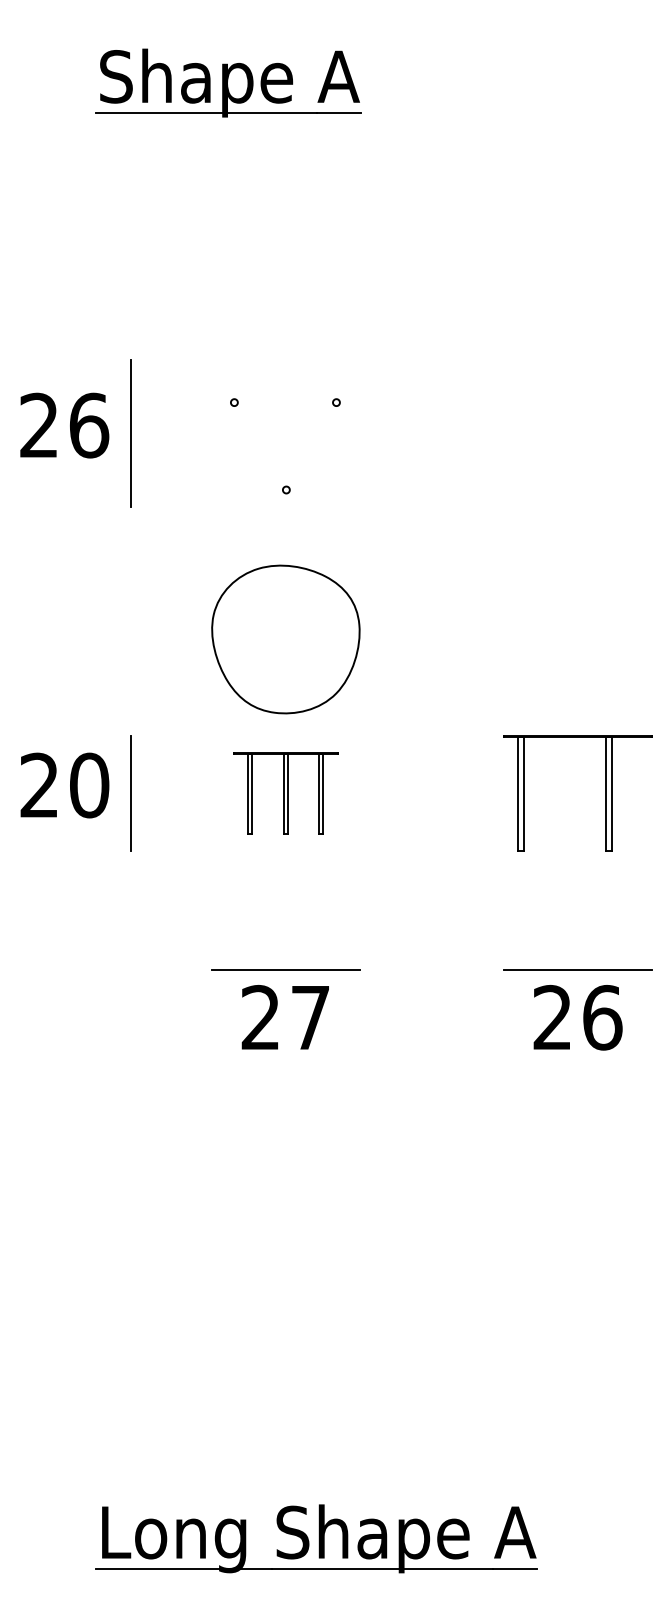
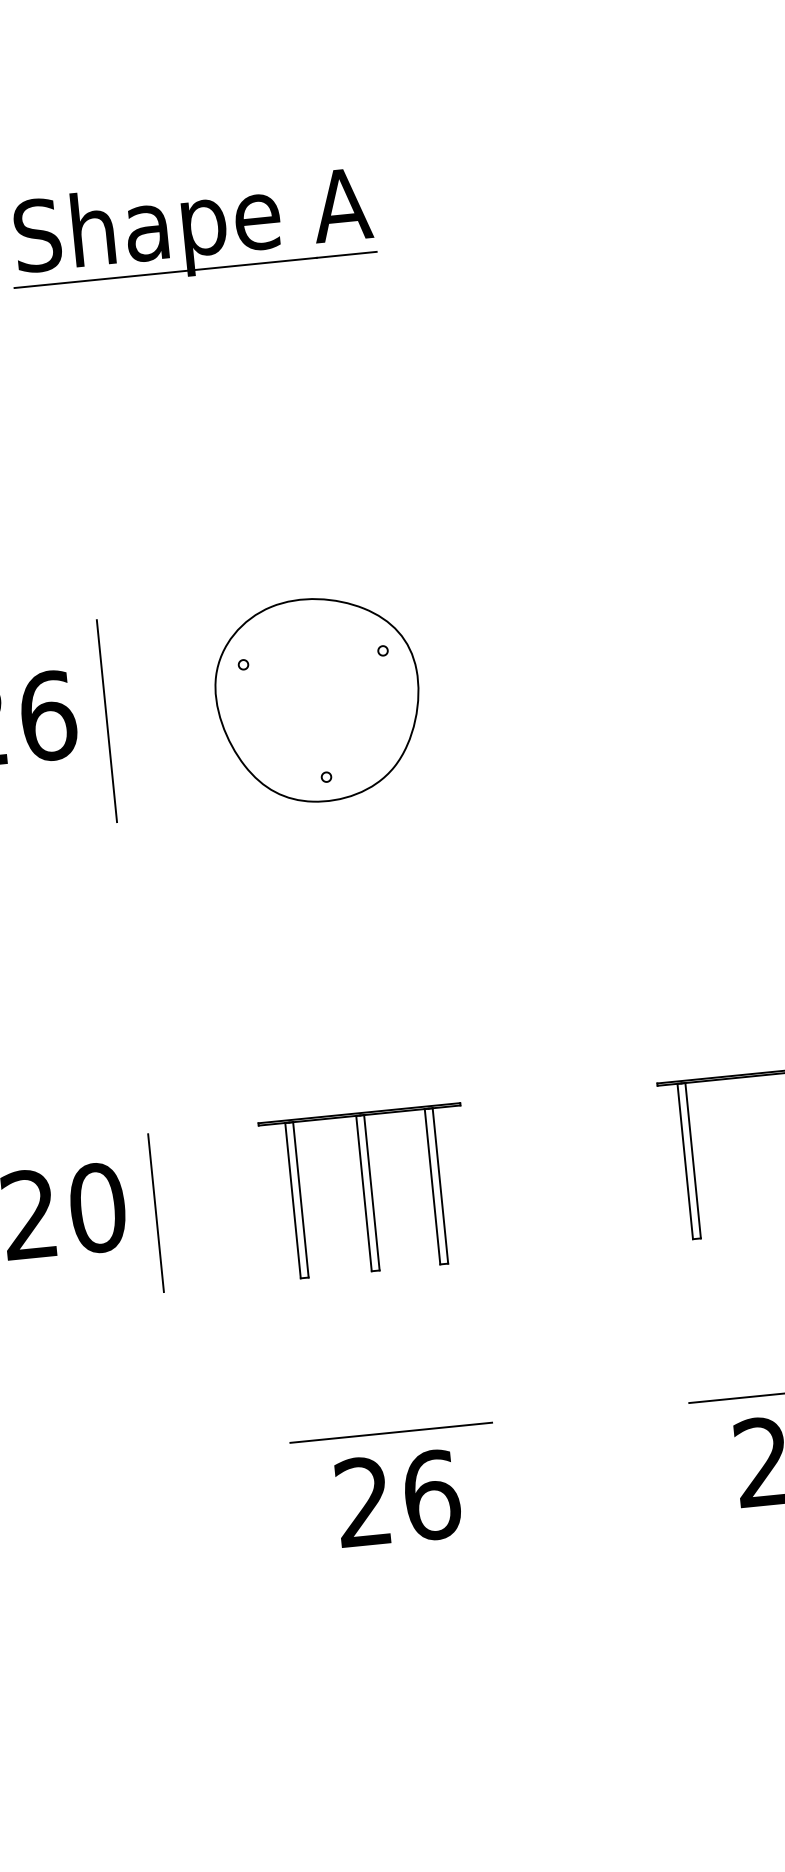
part: (285, 639) -> (317, 700), moved
part: (285, 793) -> (366, 1192), size x1.43
text: (310, 1017) -> (431, 1494), 27 -> 26

